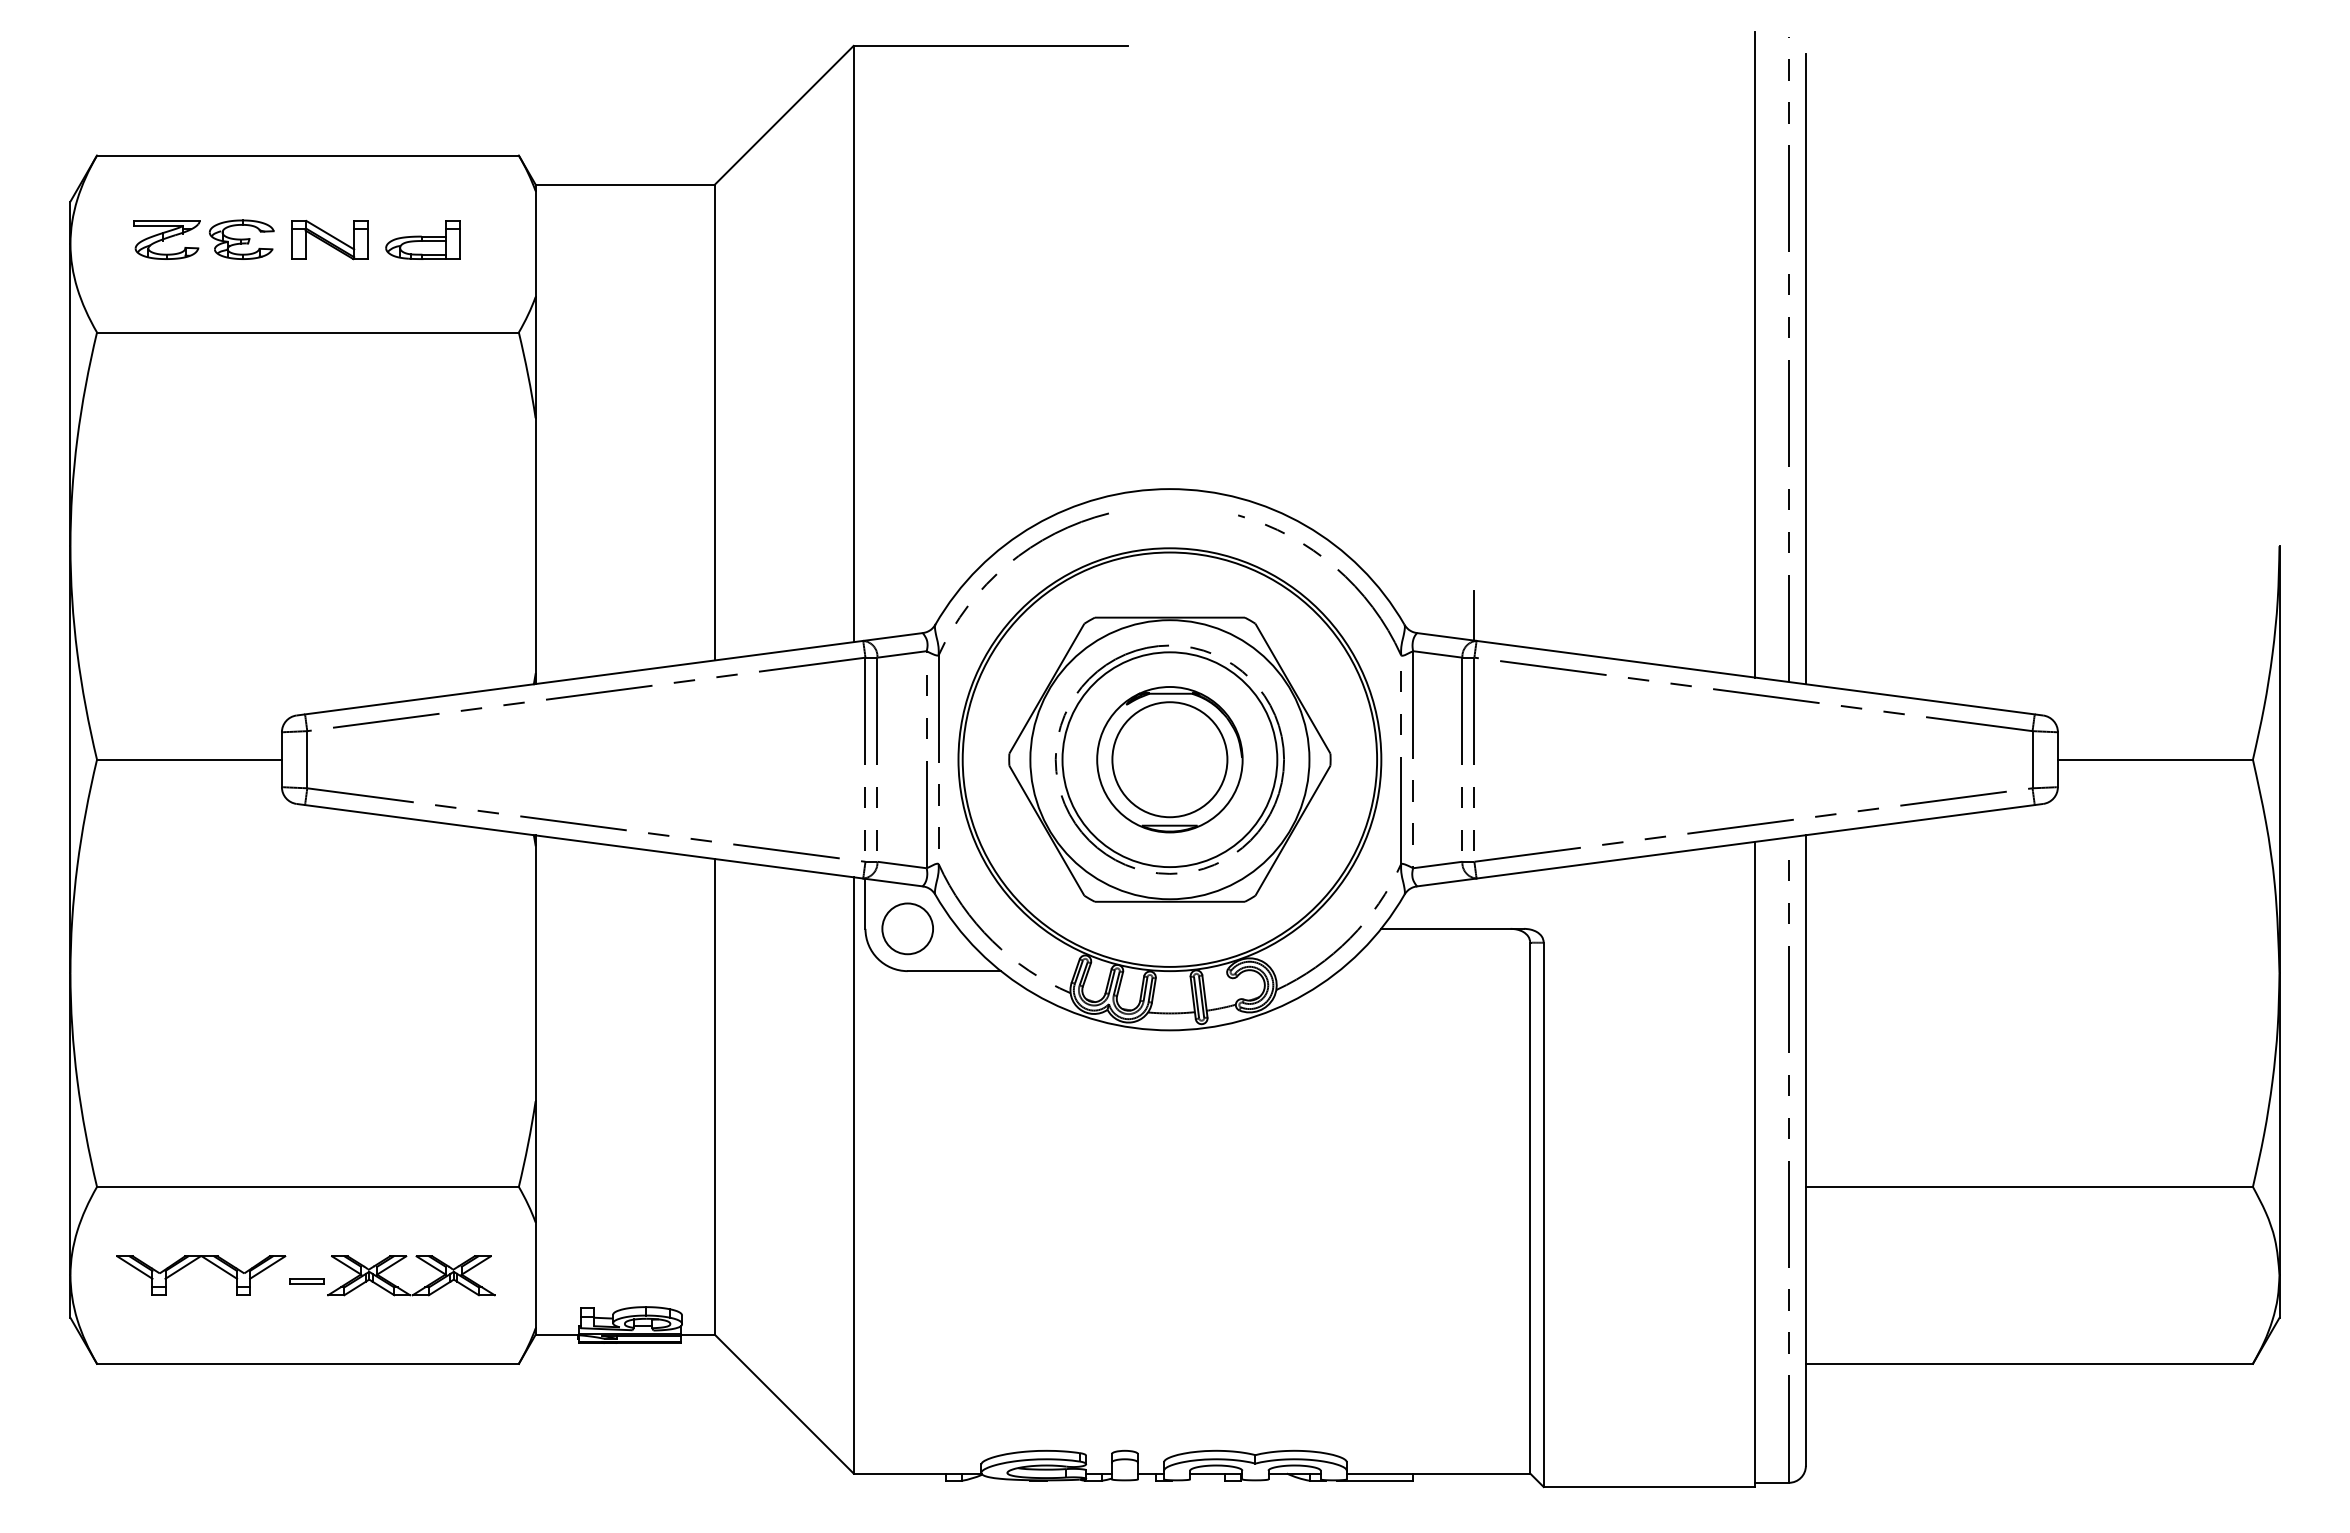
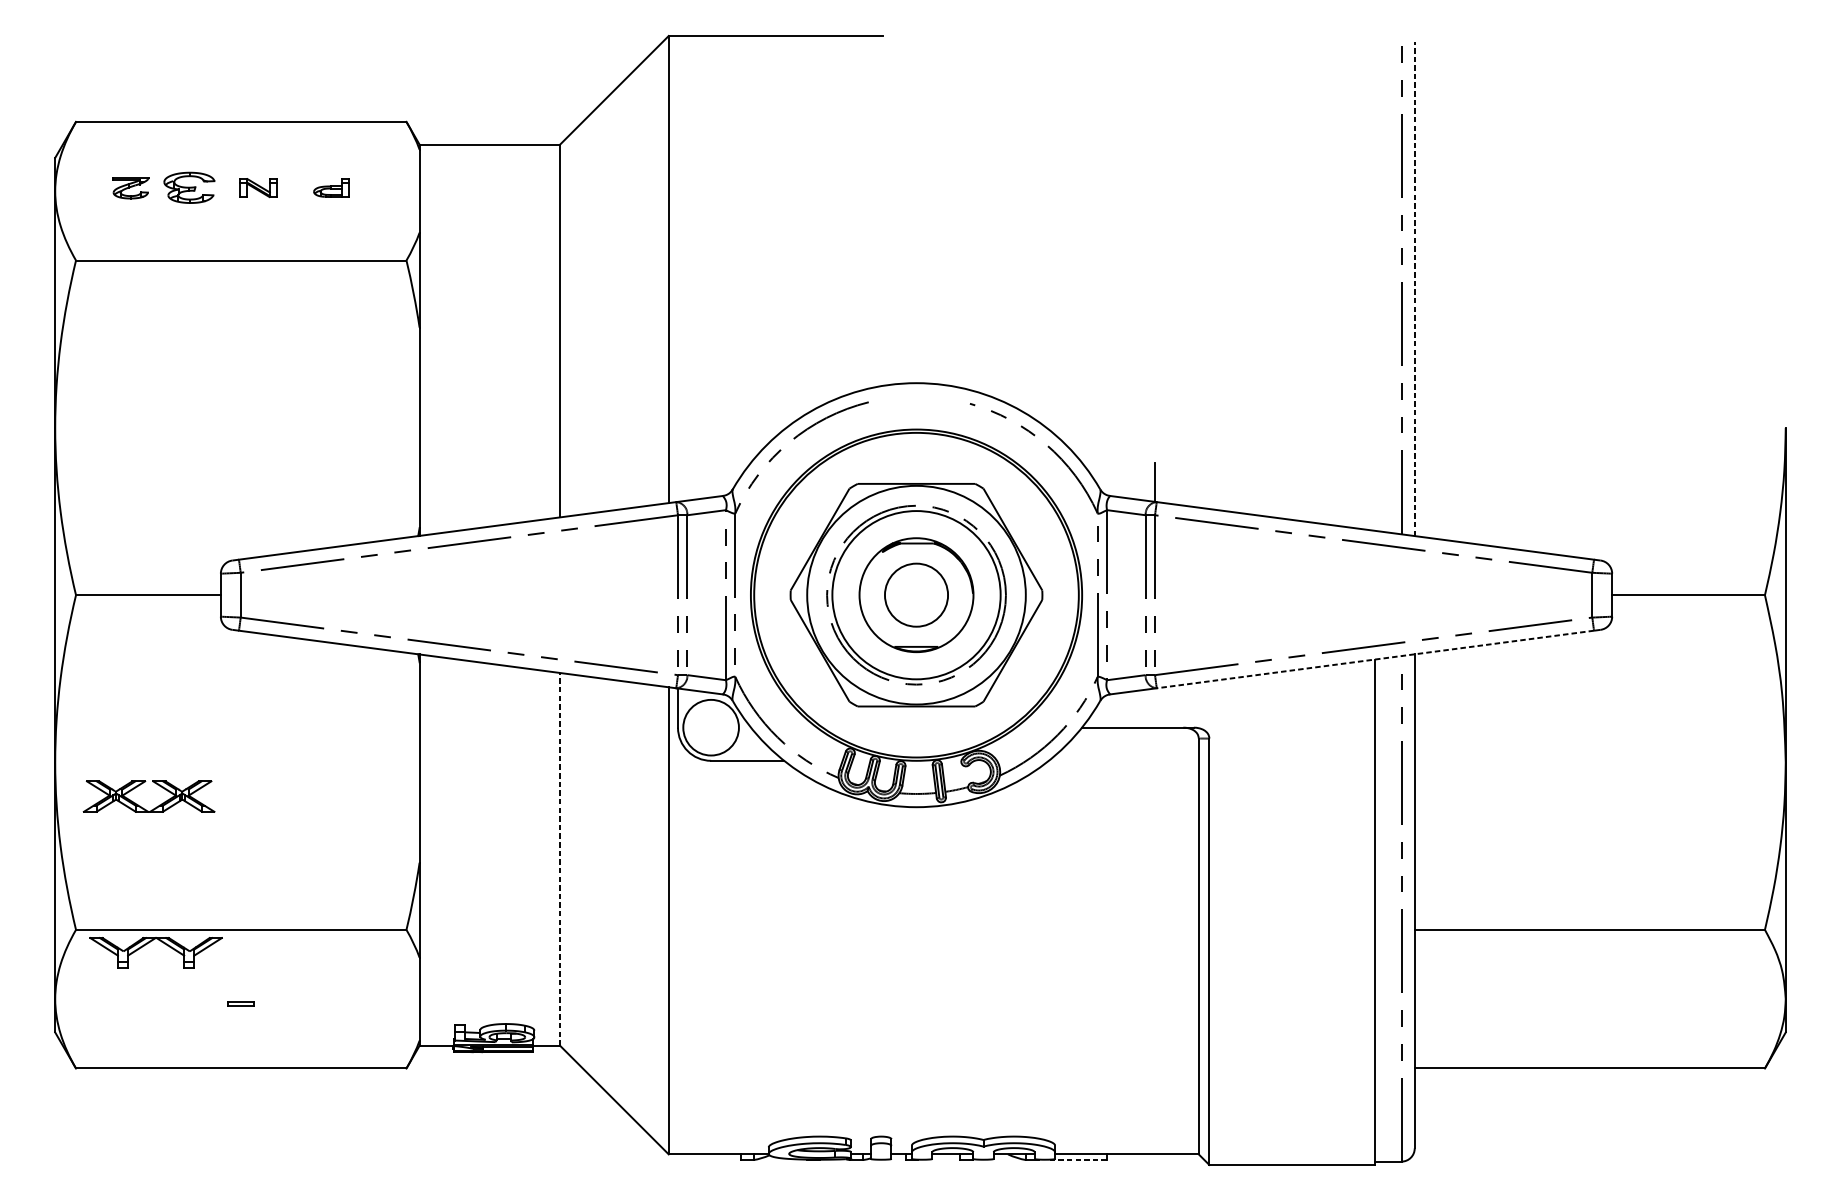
part: (166, 239) -> (130, 187), size x0.7
part: (329, 239) -> (258, 187), size x0.6
part: (422, 239) -> (330, 187), size x0.6
line: (1755, 354) -> (1375, 277), removed
line: (1805, 368) -> (1414, 288), solid -> dashed
circle: (1169, 759) -> (916, 595), size x0.7
line: (1755, 841) -> (1375, 659), solid -> dashed
circle: (907, 928) -> (710, 727), size x1.4
line: (714, 1096) -> (559, 859), solid -> dashed
part: (207, 1261) -> (160, 942), moved
part: (419, 1289) -> (155, 807), moved
line: (1374, 1480) -> (1076, 1159), solid -> dashed

